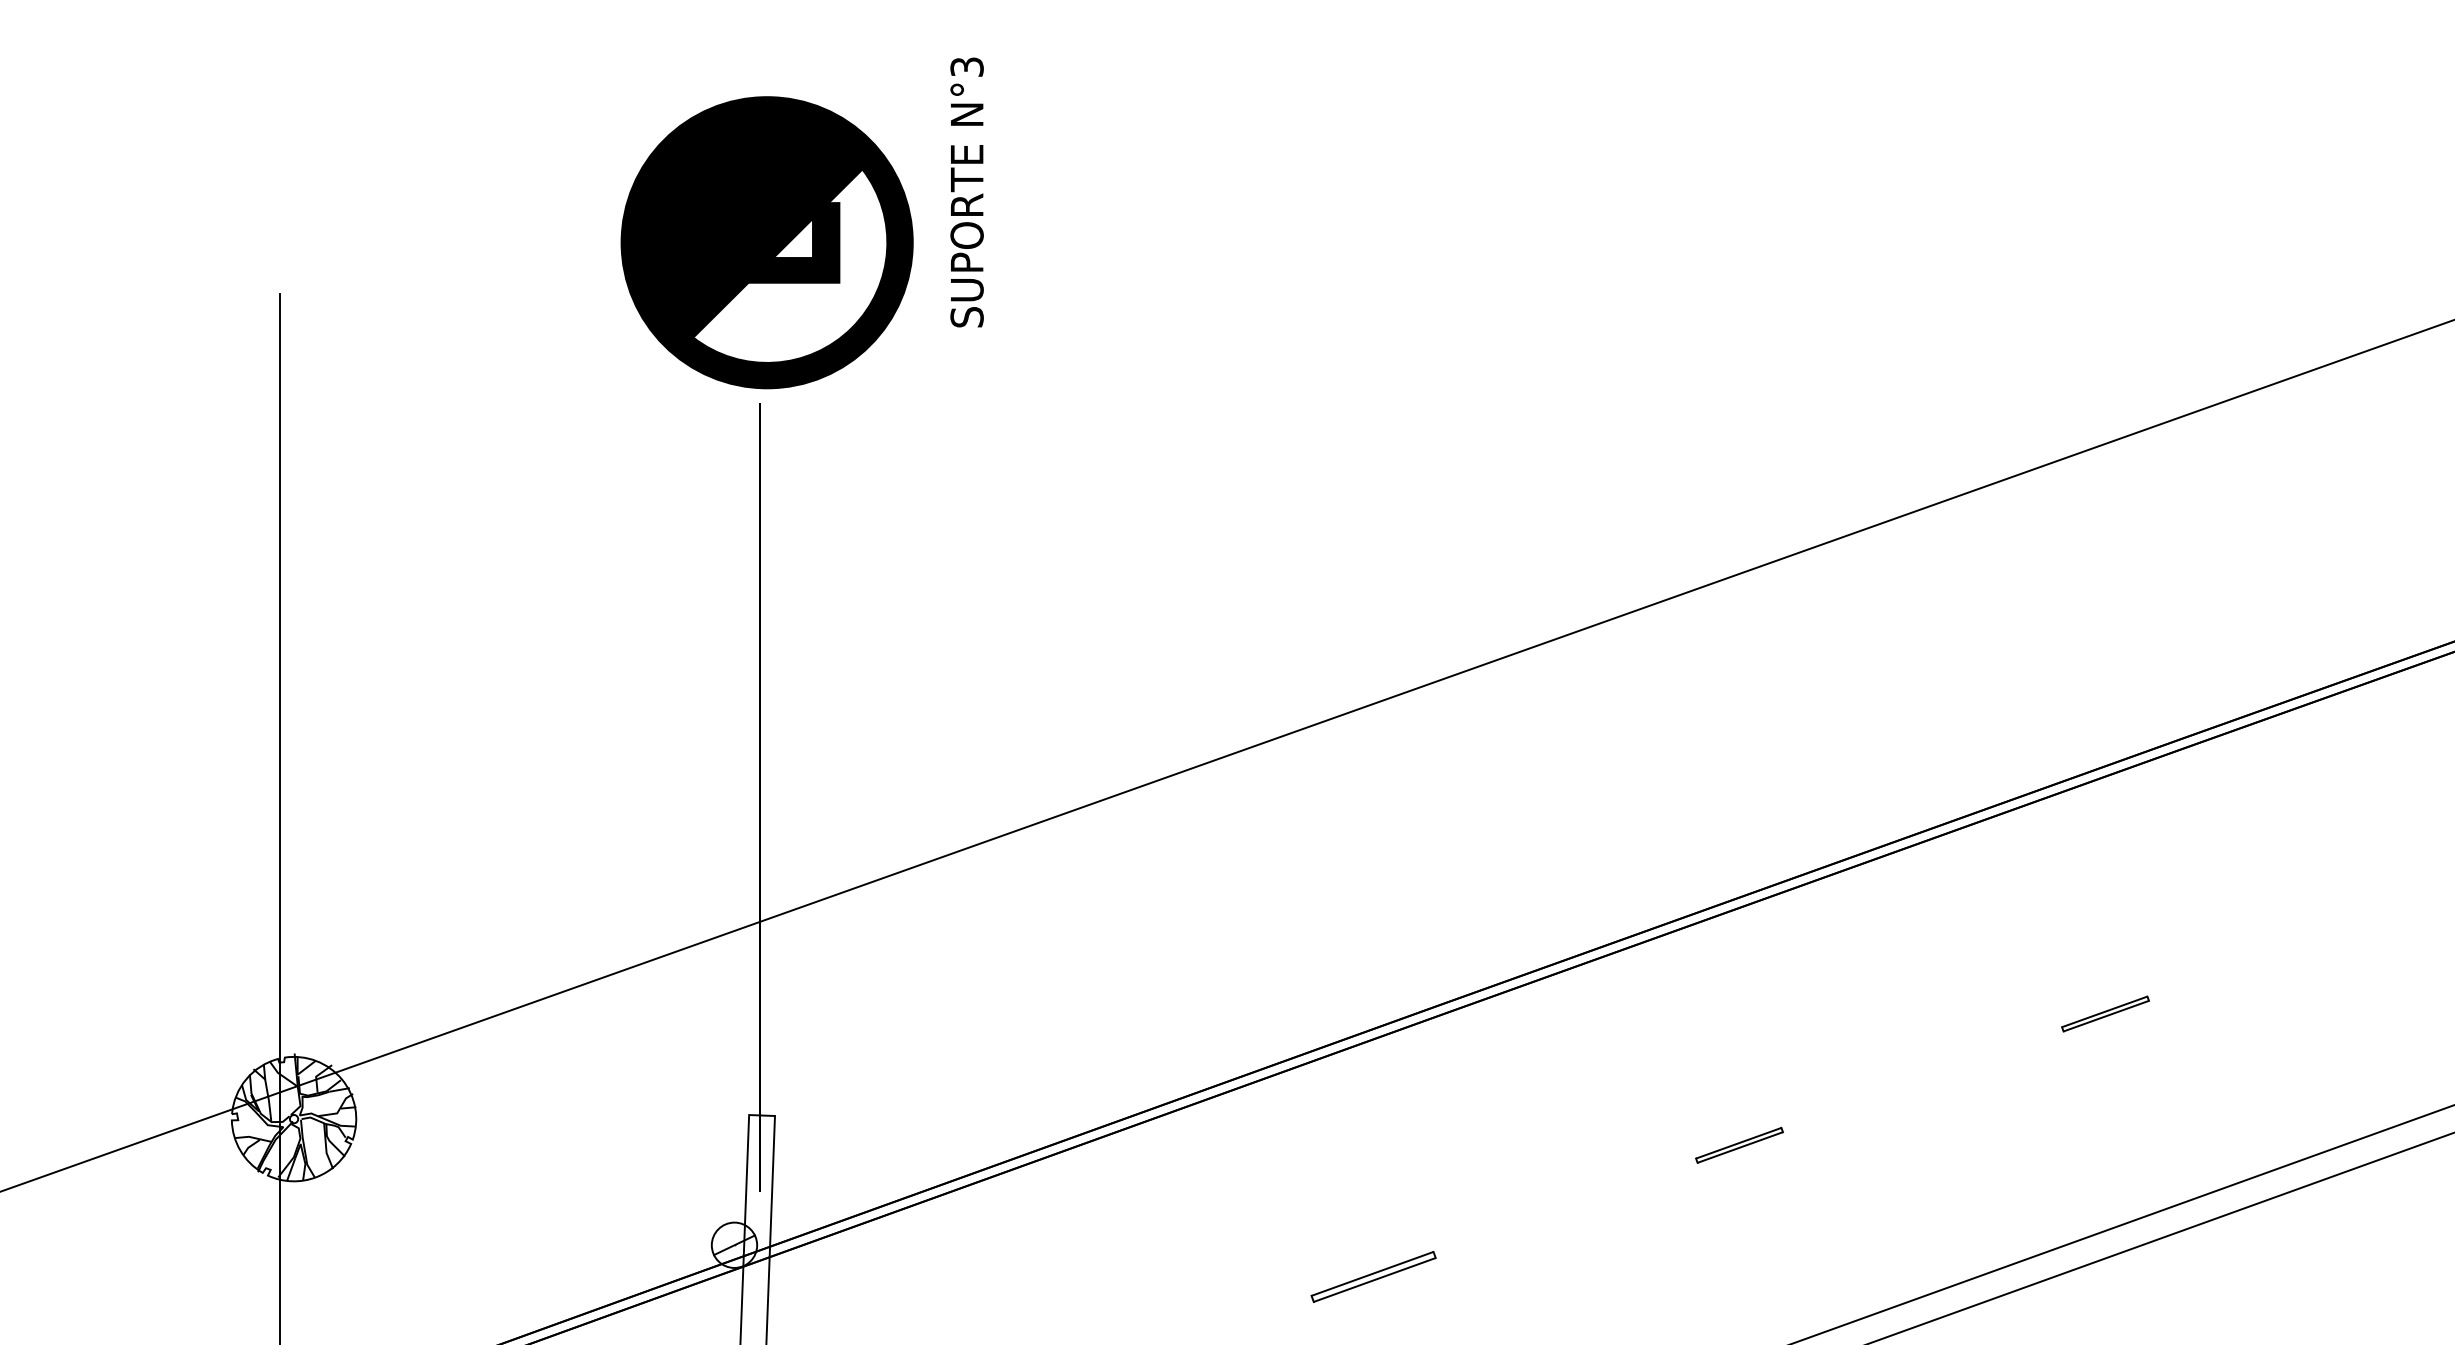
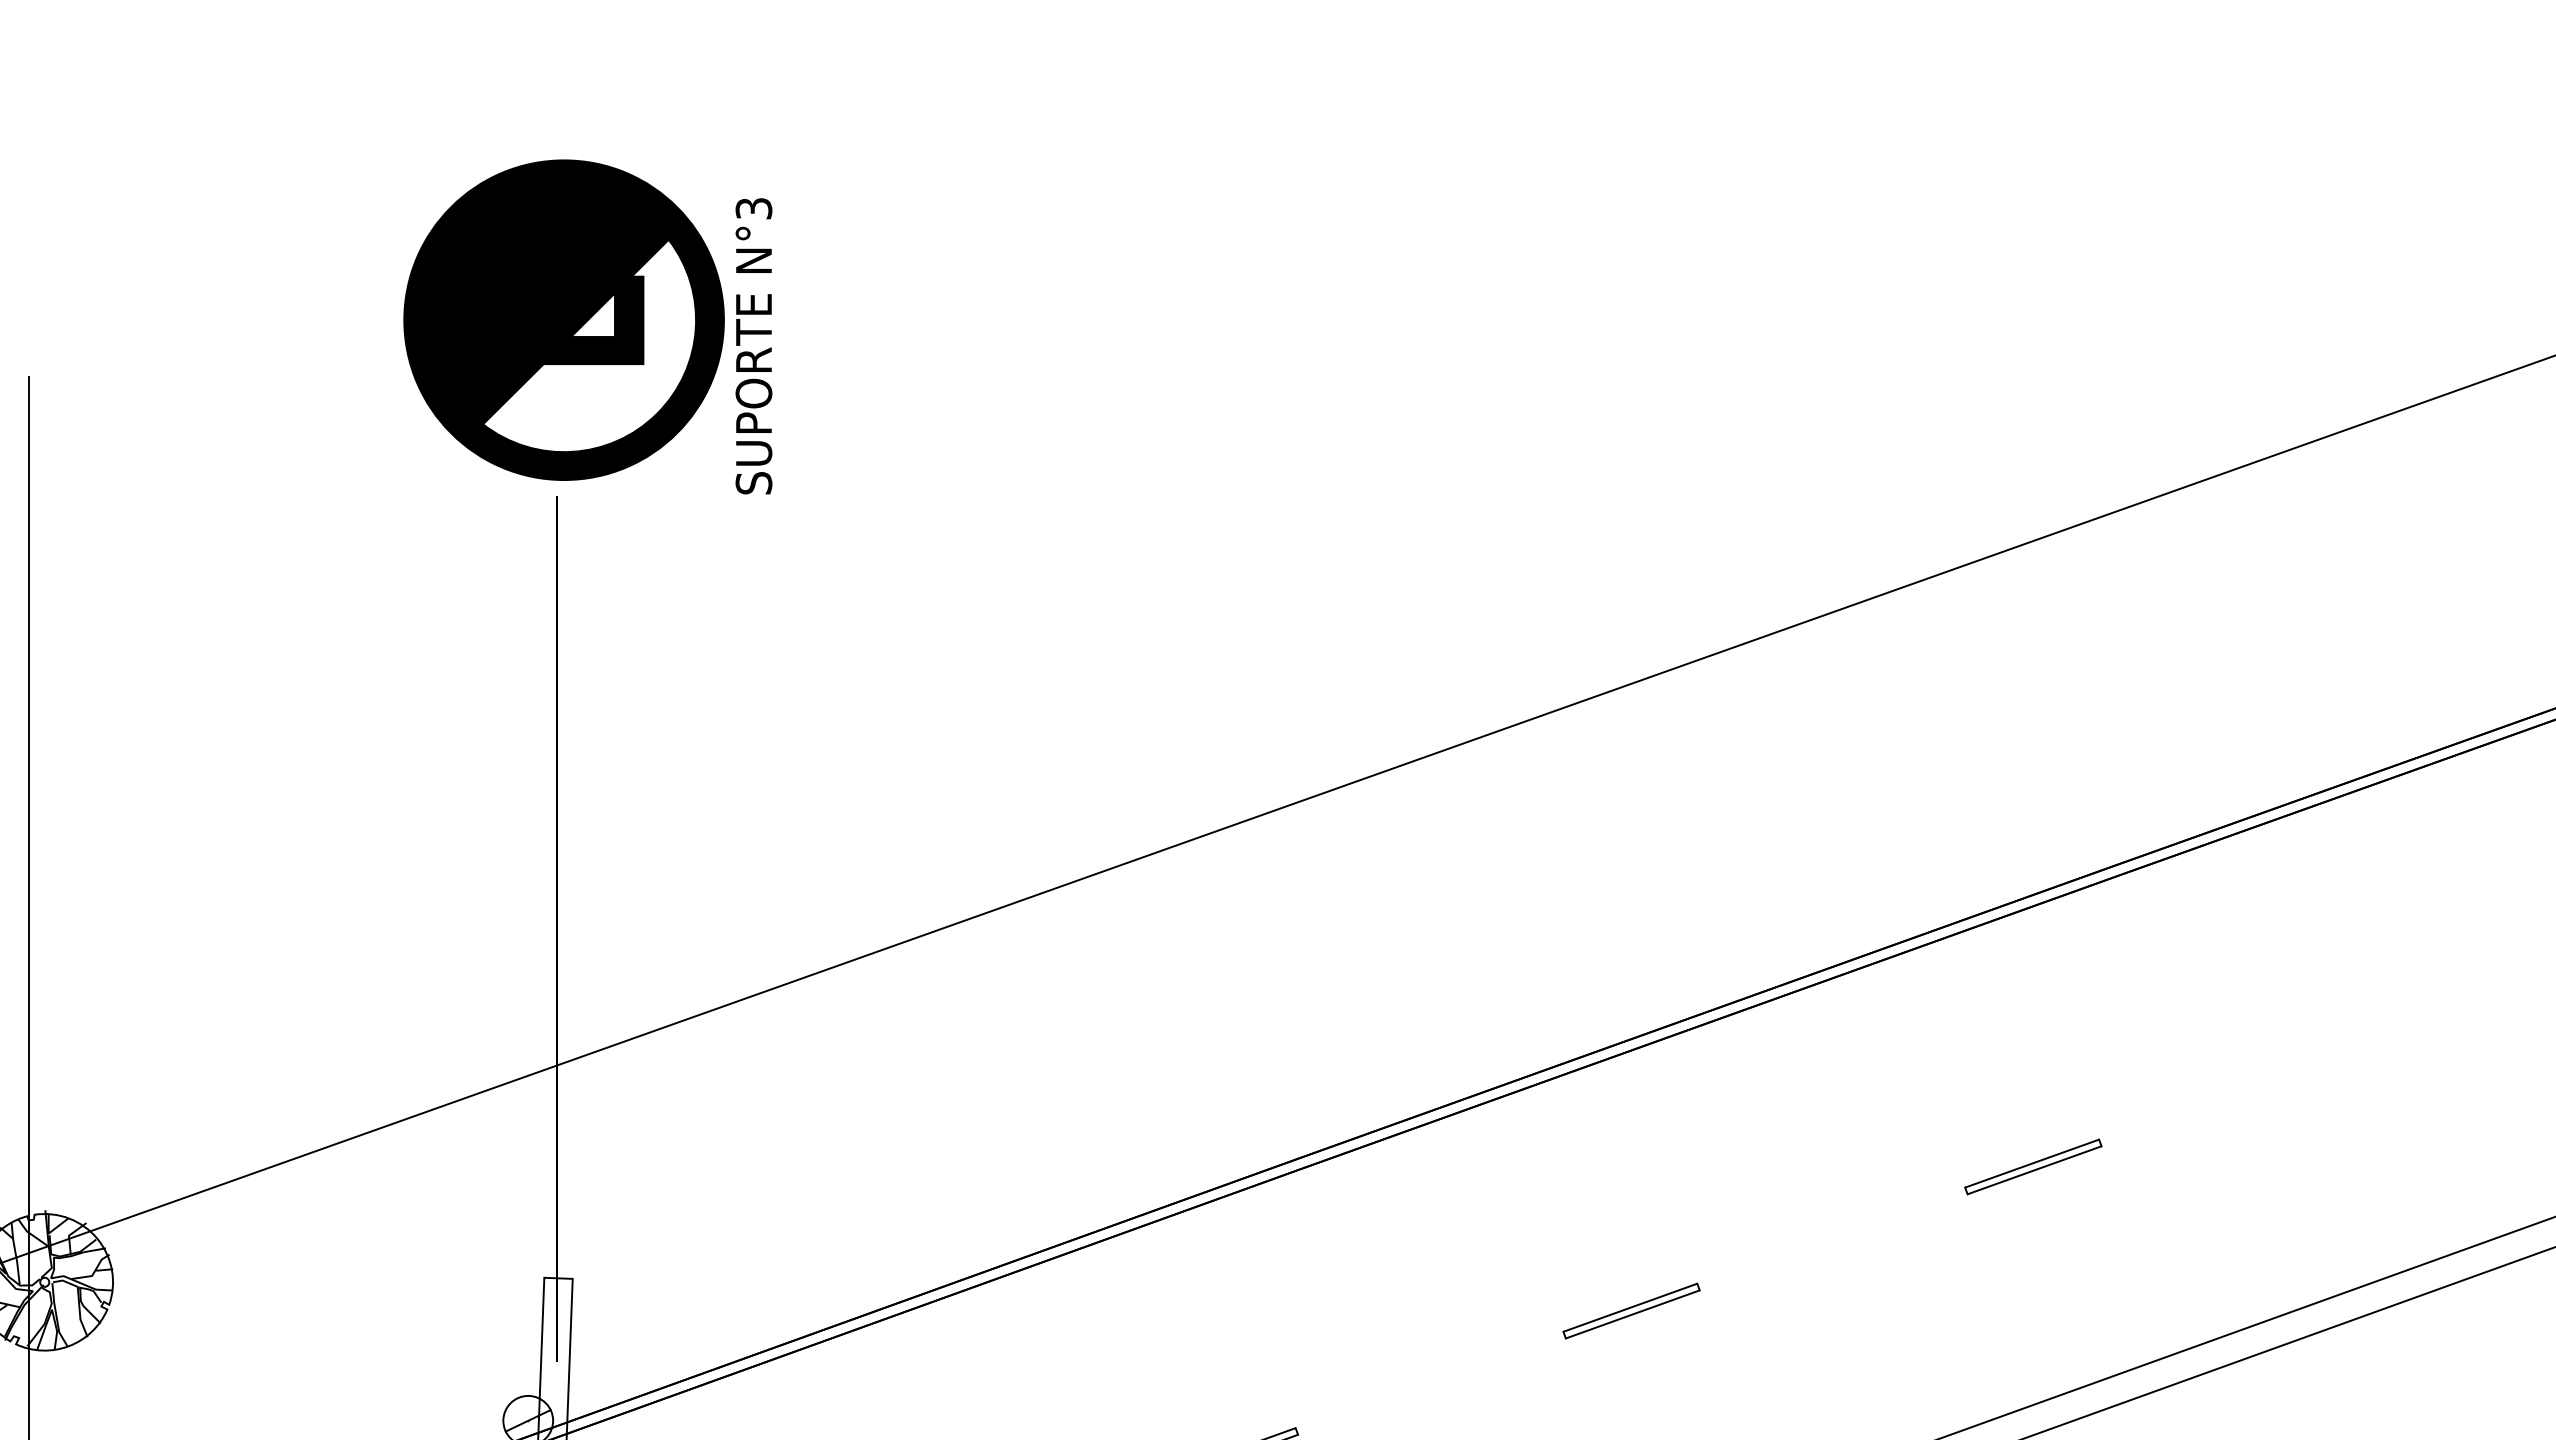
text: (966, 192) -> (753, 346), moved
part: (2105, 1013) -> (2033, 1166), size x1.43
part: (1739, 1145) -> (1631, 1311), size x1.43

